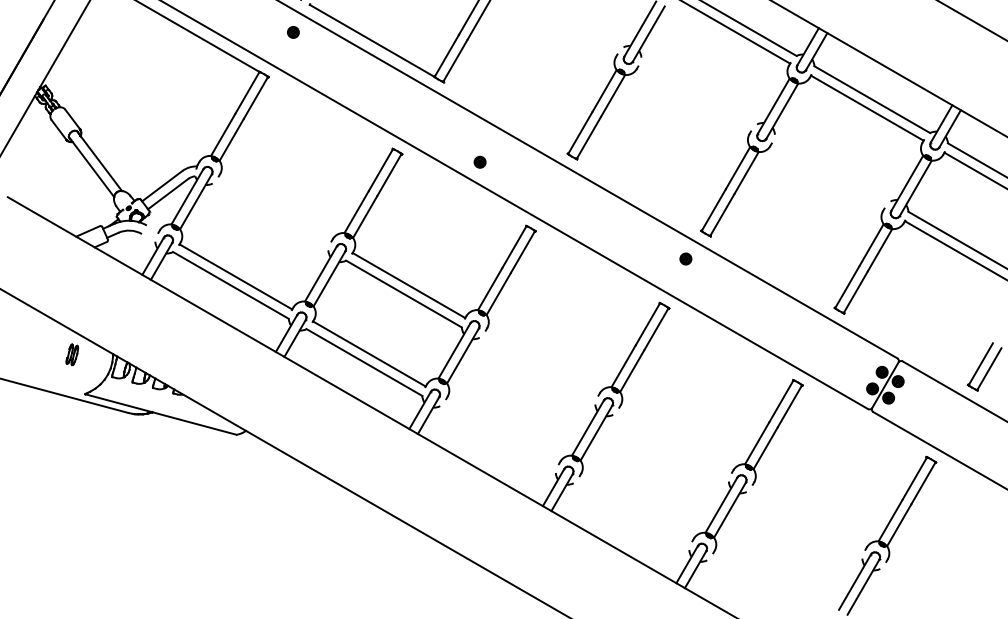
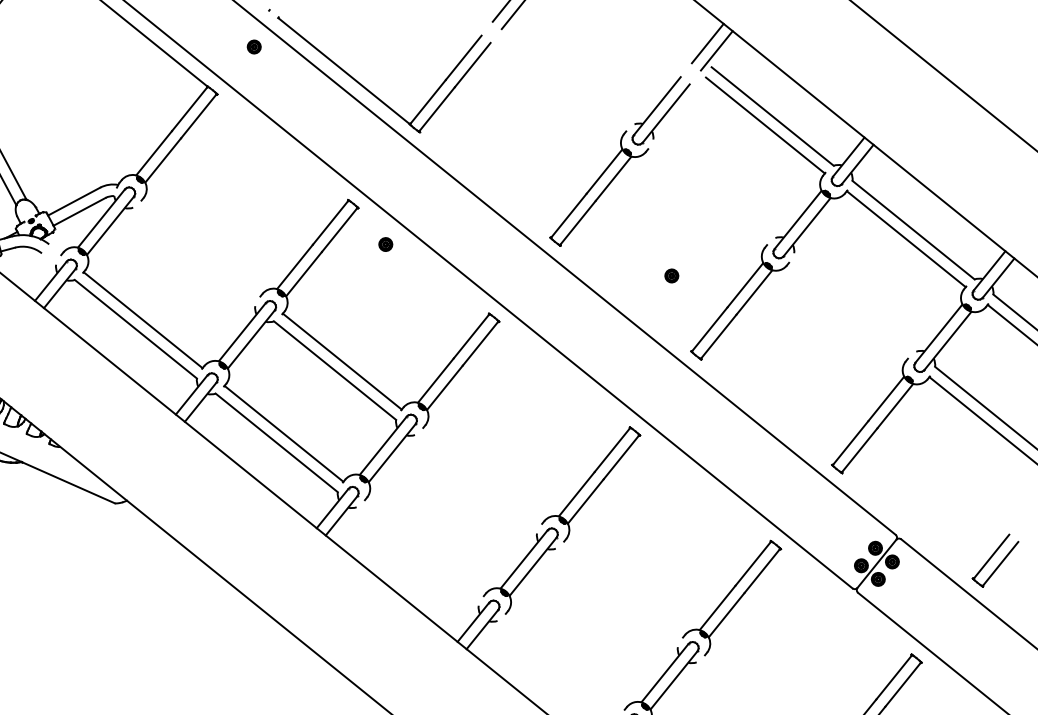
part: (479, 161) -> (385, 243), moved
part: (685, 258) -> (671, 275), moved

